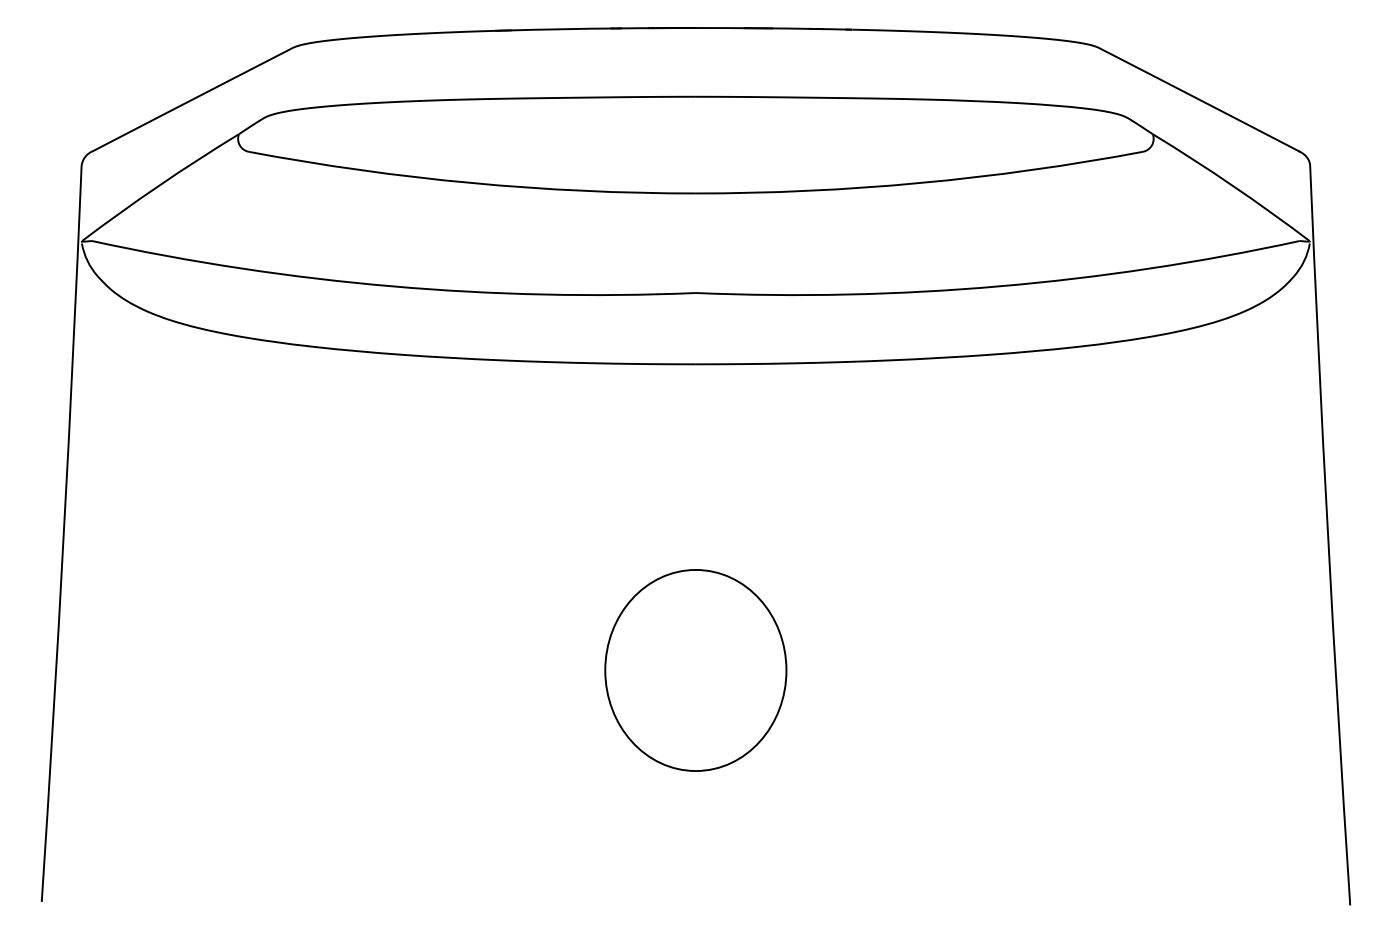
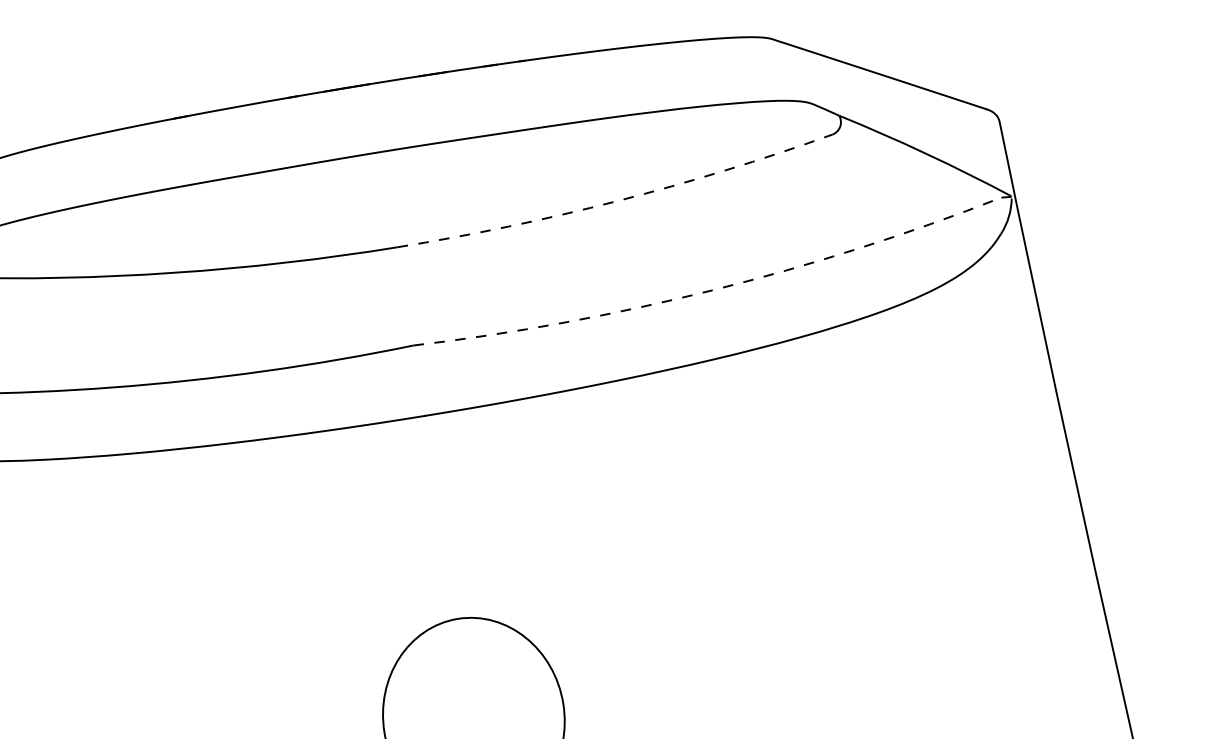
arc: (920, 183) -> (617, 201), solid -> dashed
arc: (999, 286) -> (712, 290), solid -> dashed

